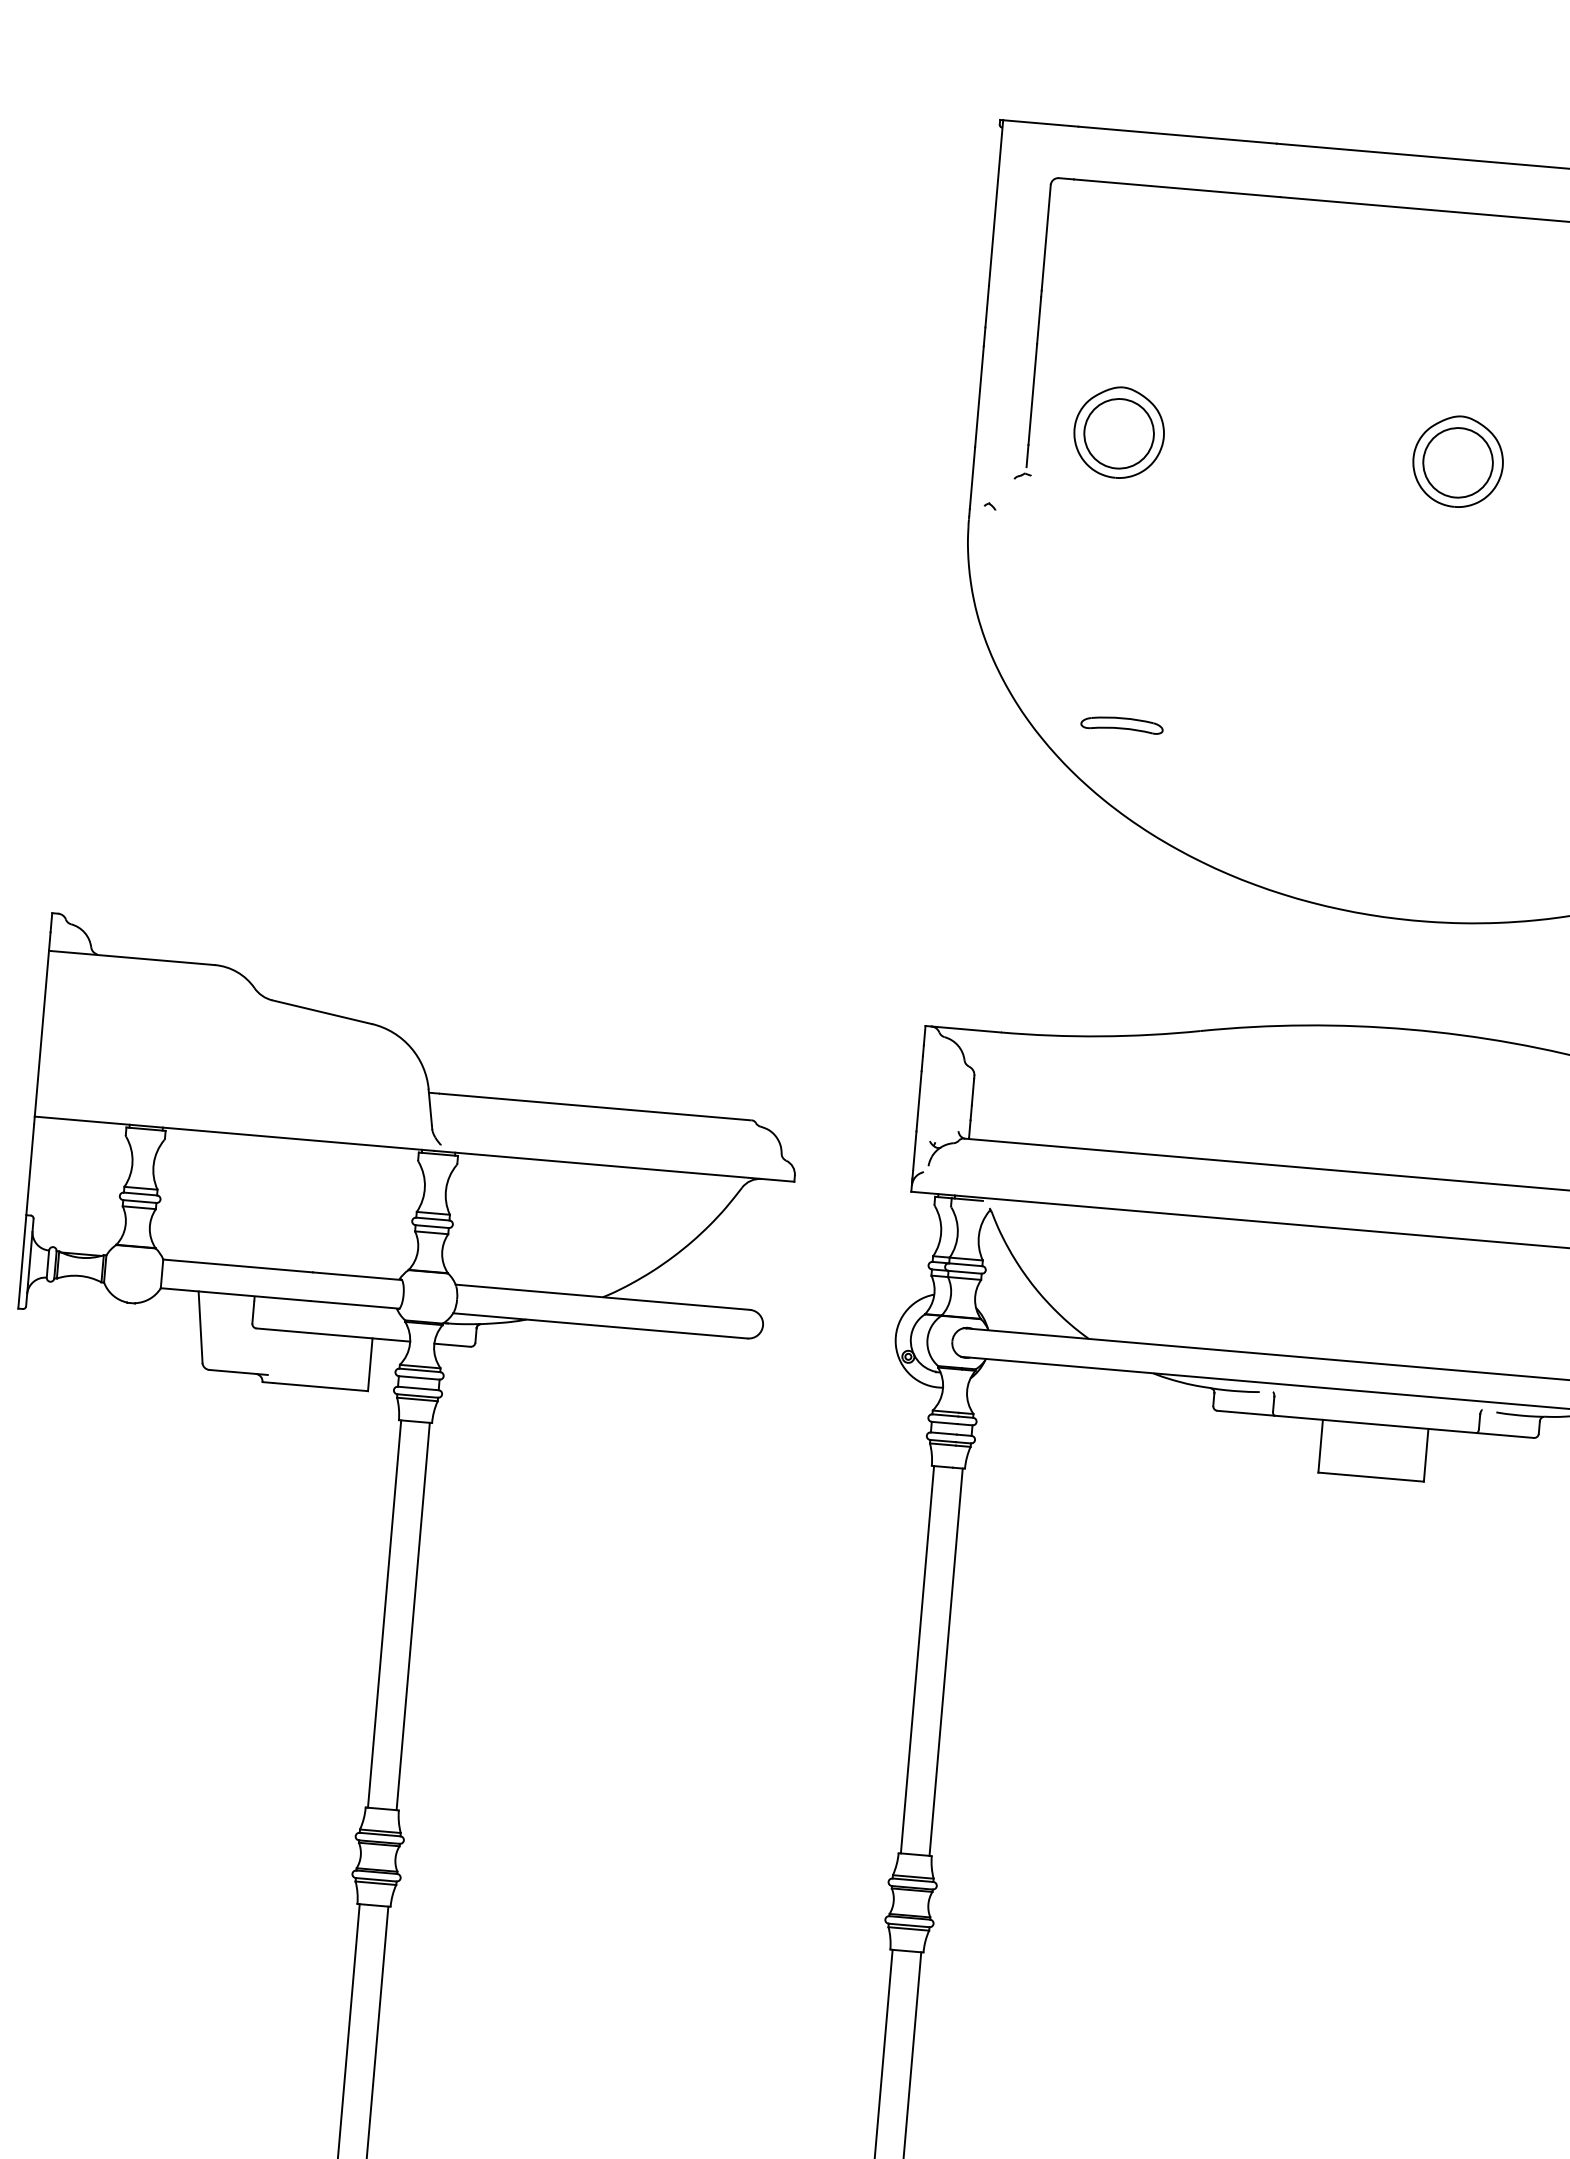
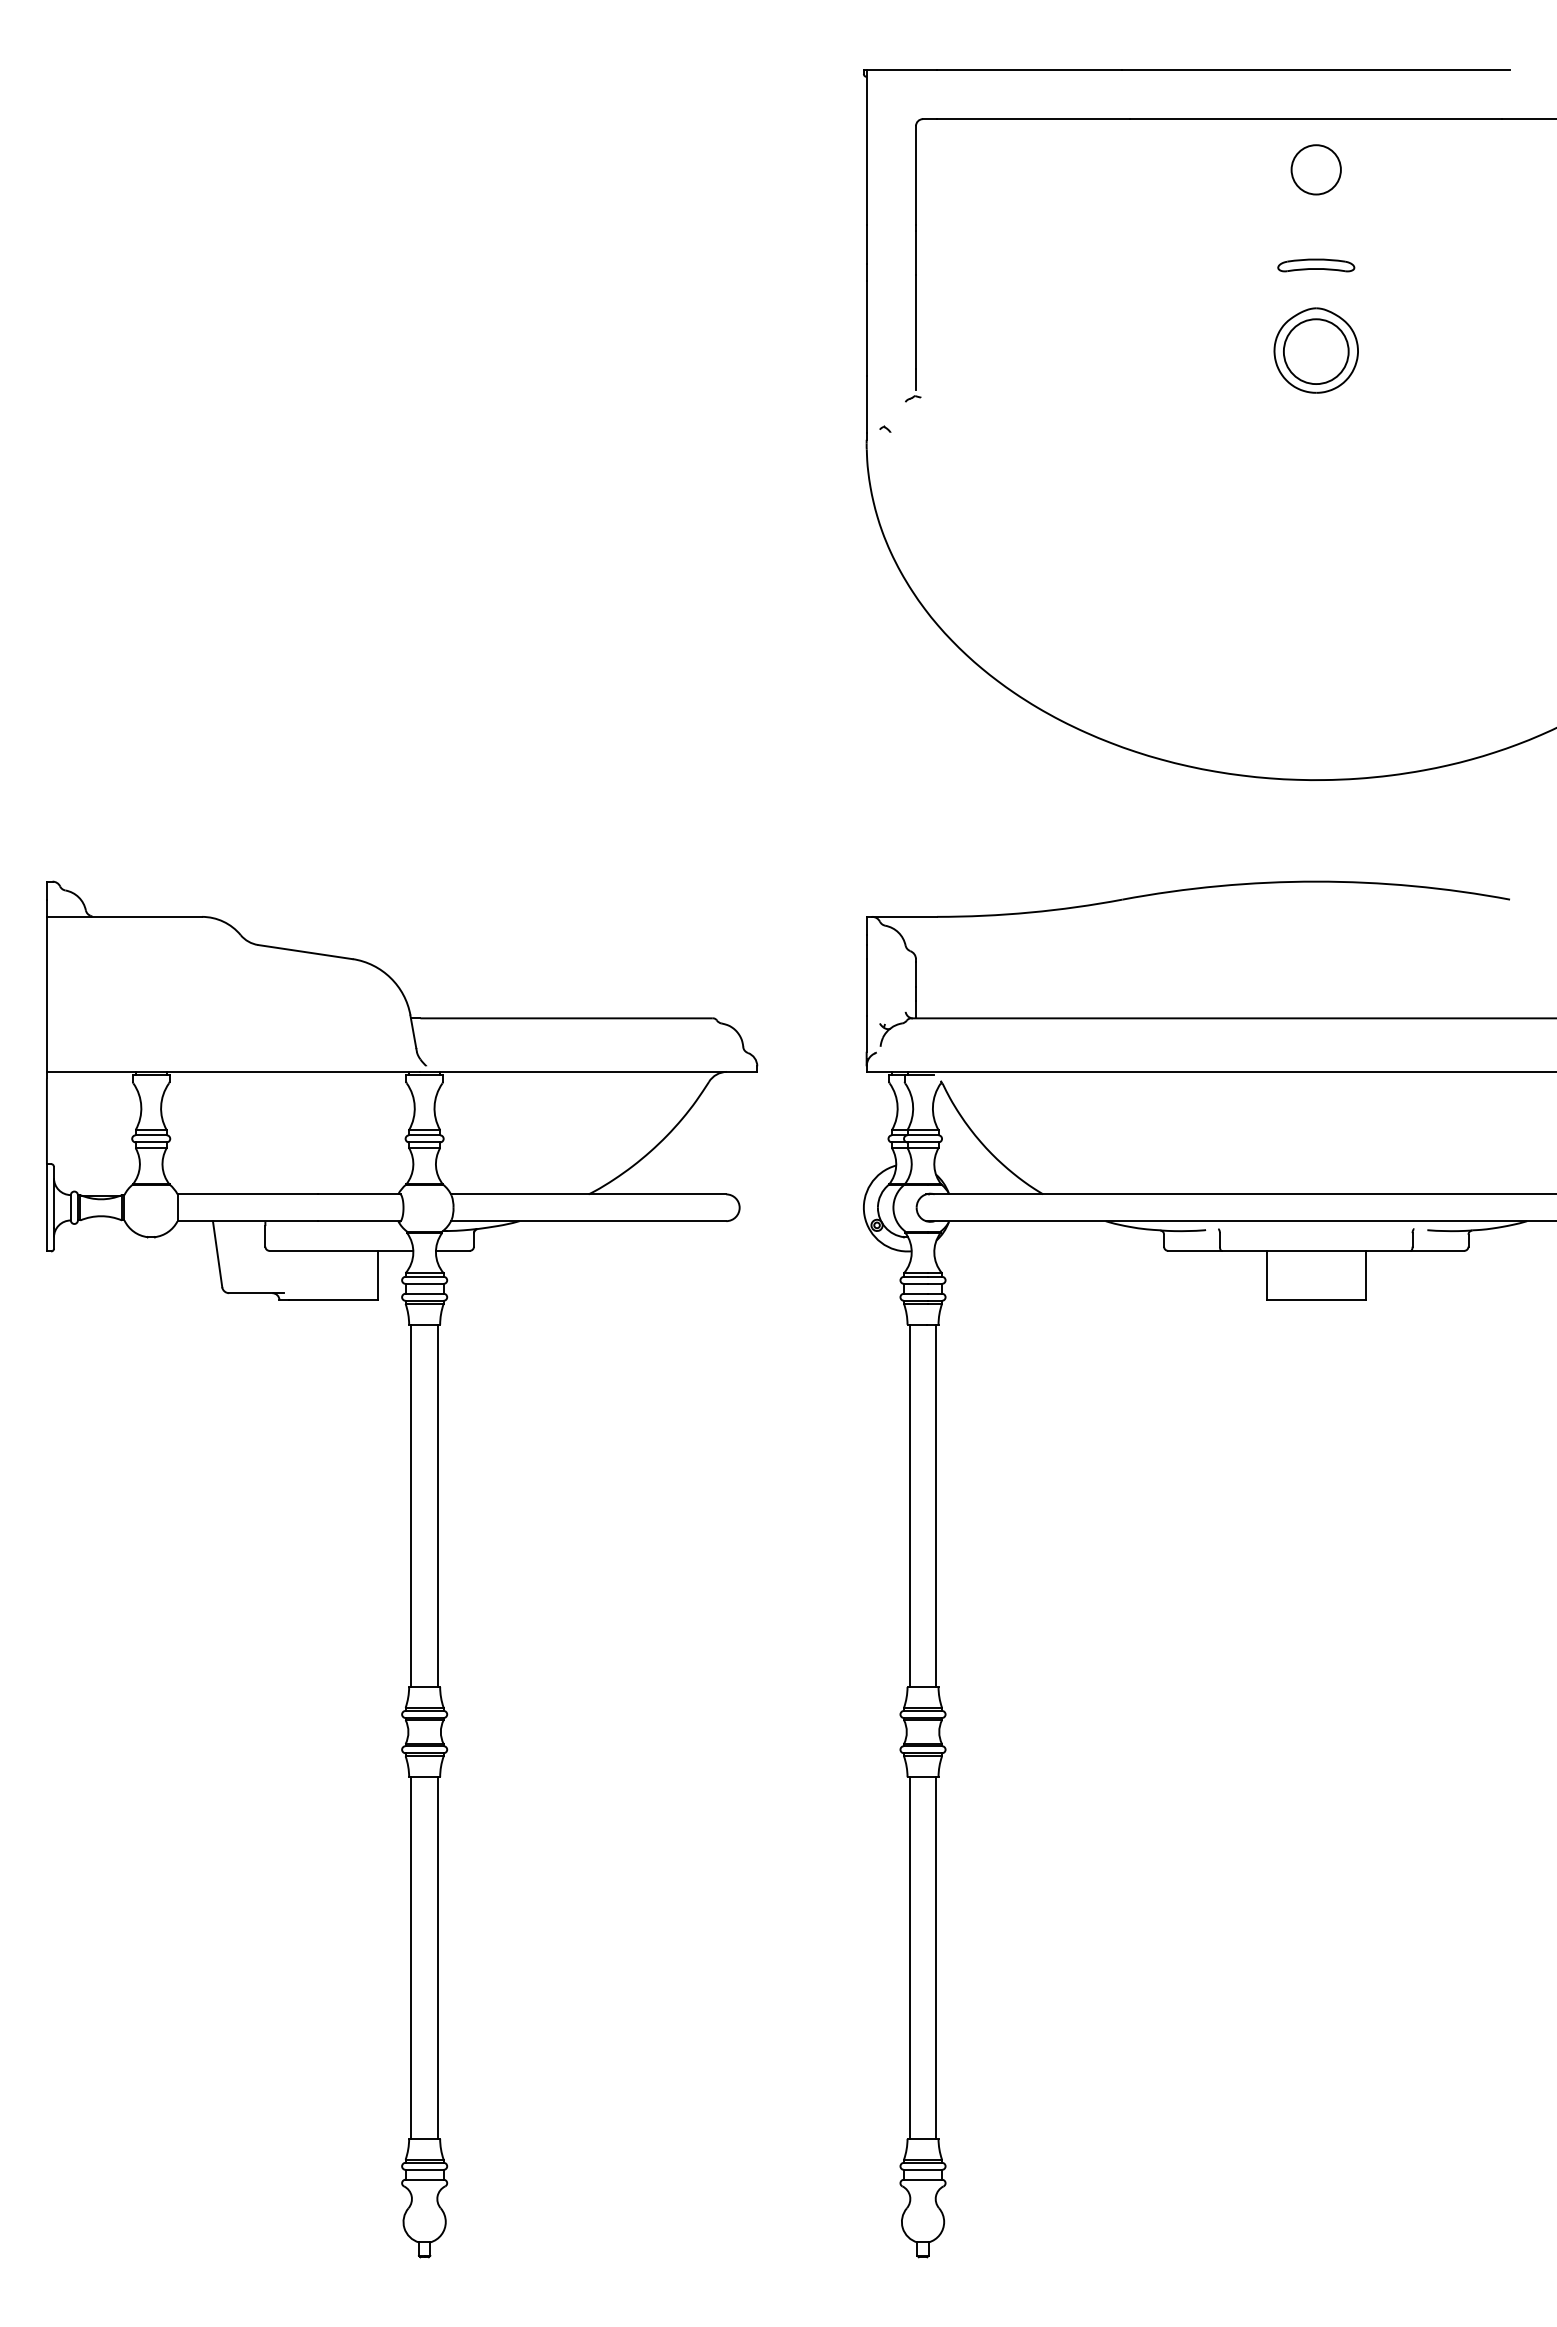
circle: (1473, 267) -> (1315, 169), added
part: (1118, 432) -> (998, 350), removed
part: (1122, 724) -> (1316, 265), moved

